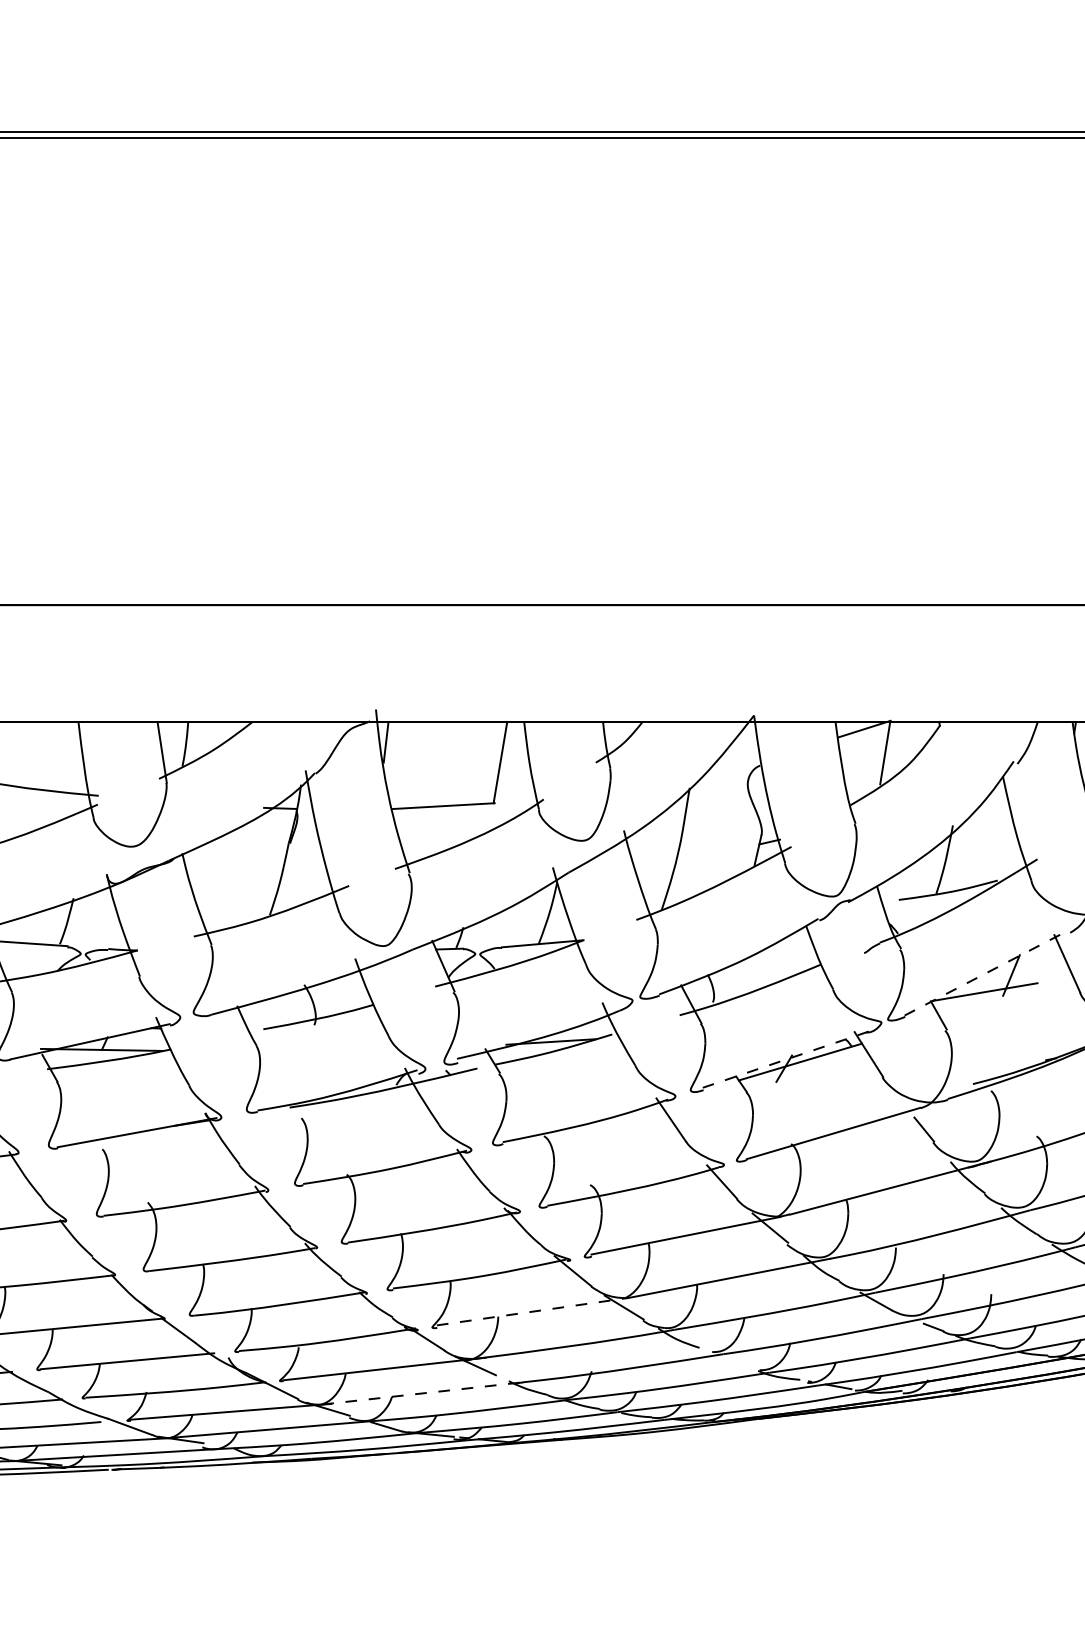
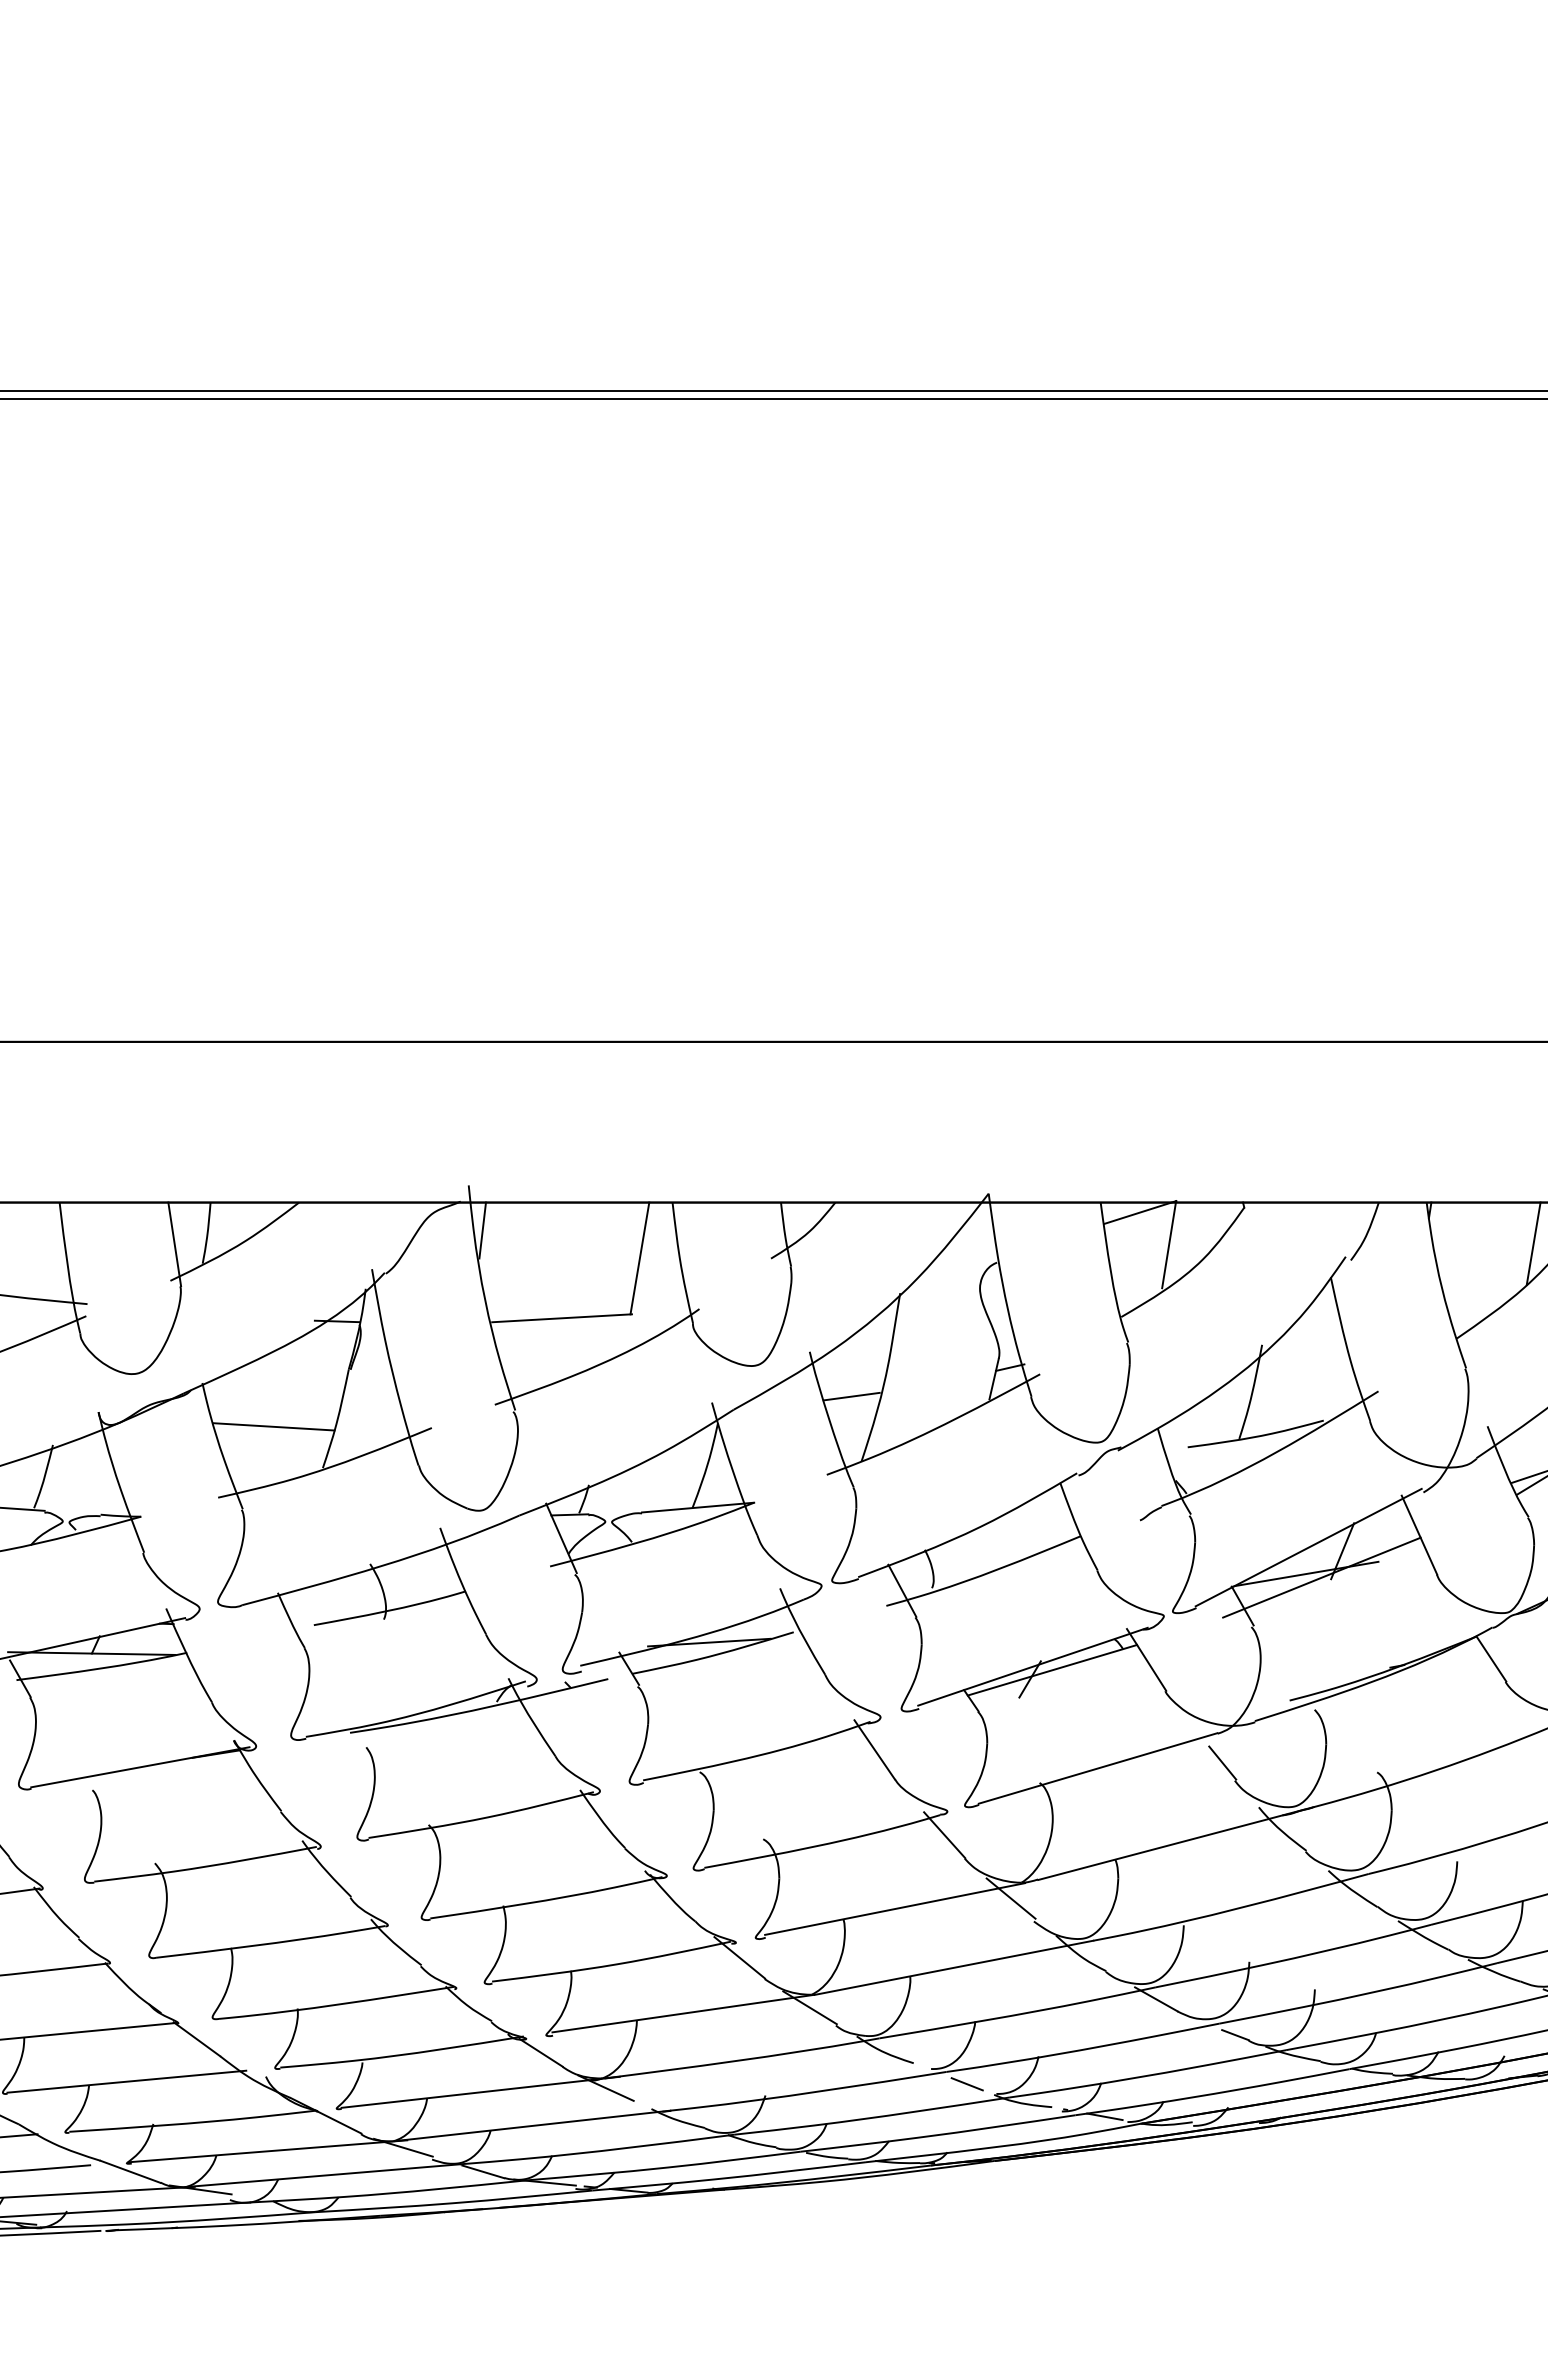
line: (654, 863) -> (851, 1396), added
line: (233, 884) -> (273, 1426), added
line: (987, 972) -> (1309, 1547), dashed -> solid
line: (996, 994) -> (1321, 1577), added
line: (786, 1059) -> (1033, 1666), dashed -> solid
line: (532, 1311) -> (683, 2013), dashed -> solid
line: (737, 1363) -> (966, 2084), added
line: (422, 1393) -> (532, 2125), dashed -> solid

